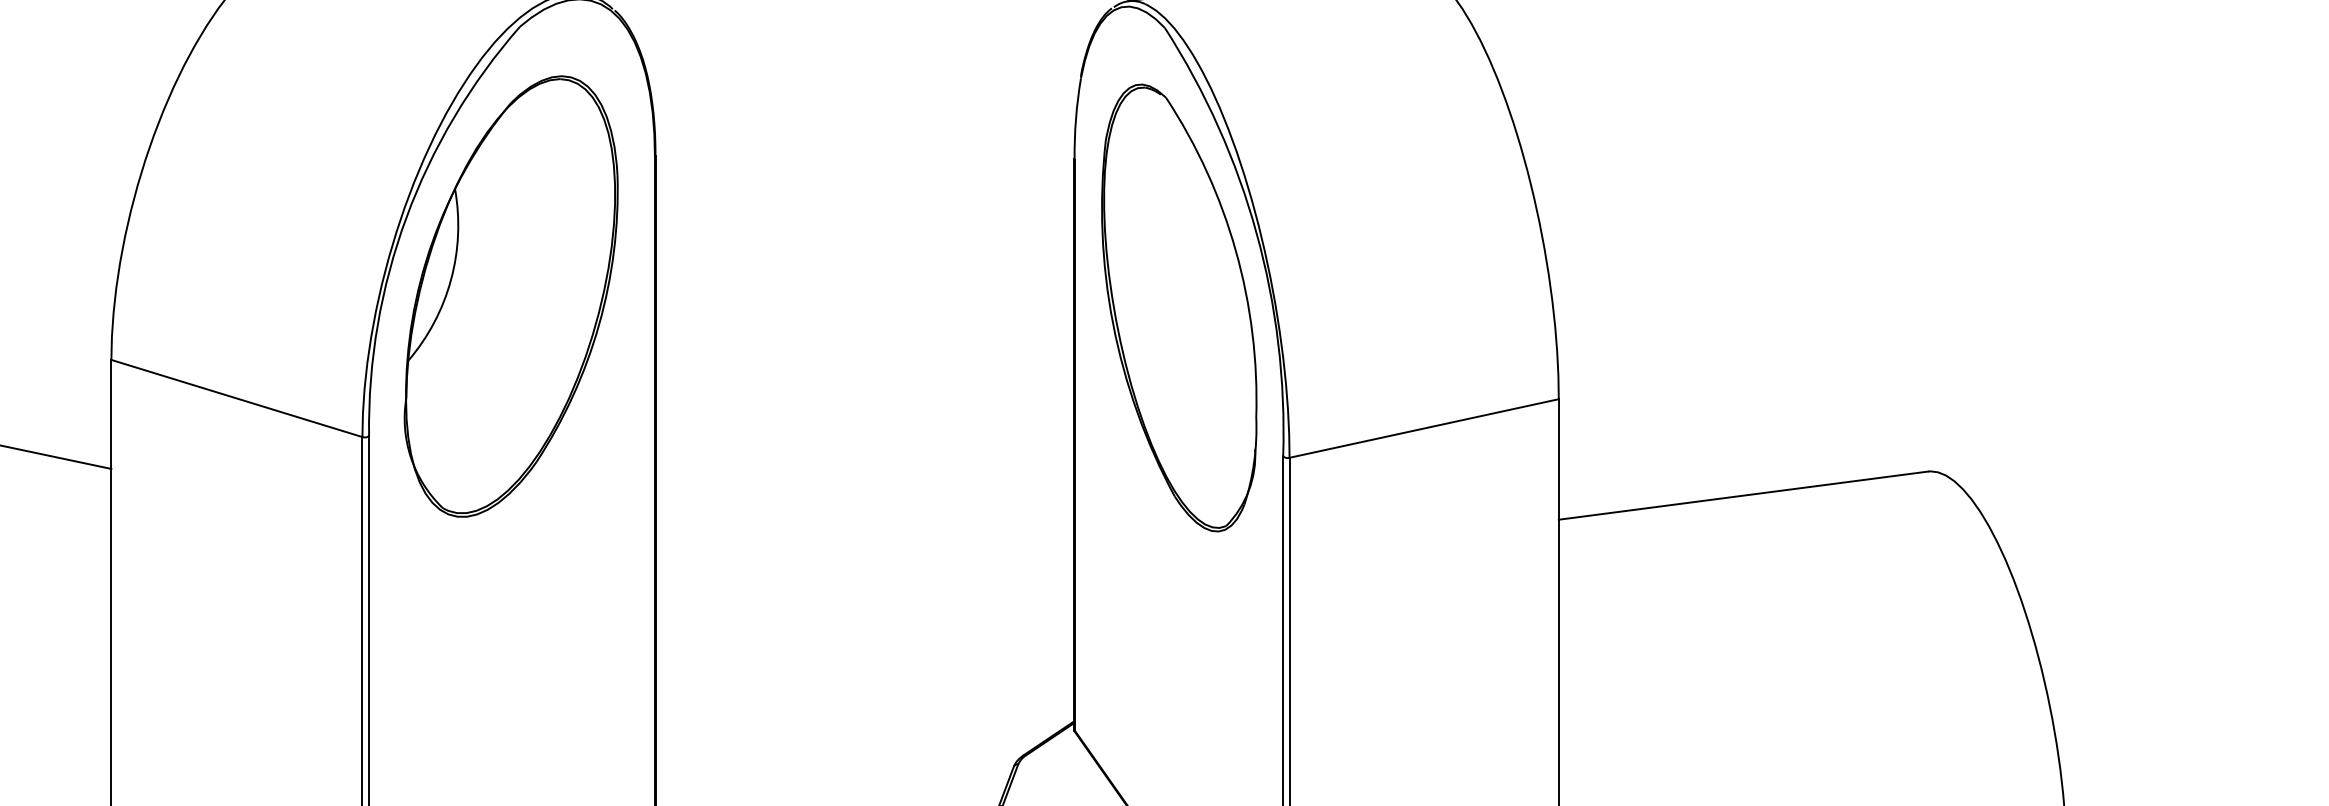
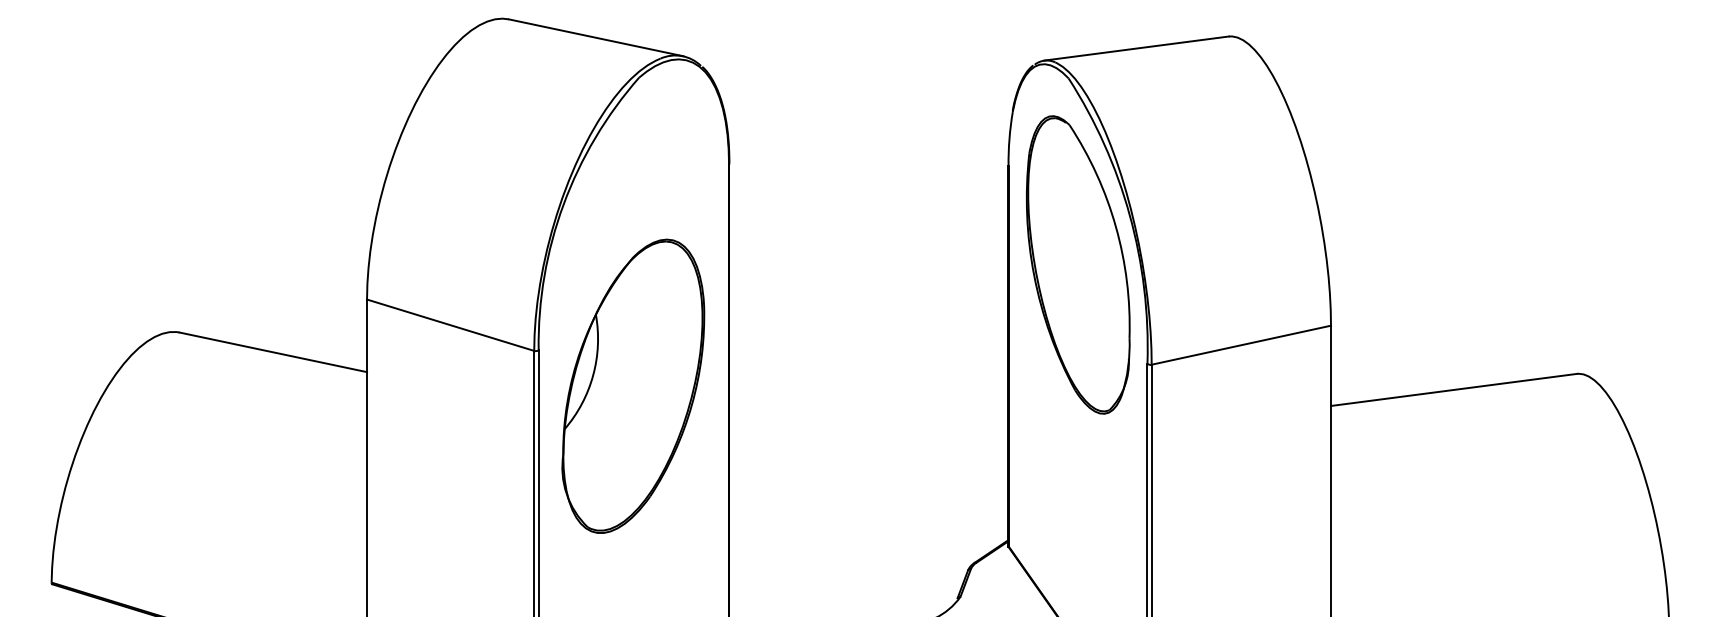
part: (511, 295) -> (633, 385), moved

